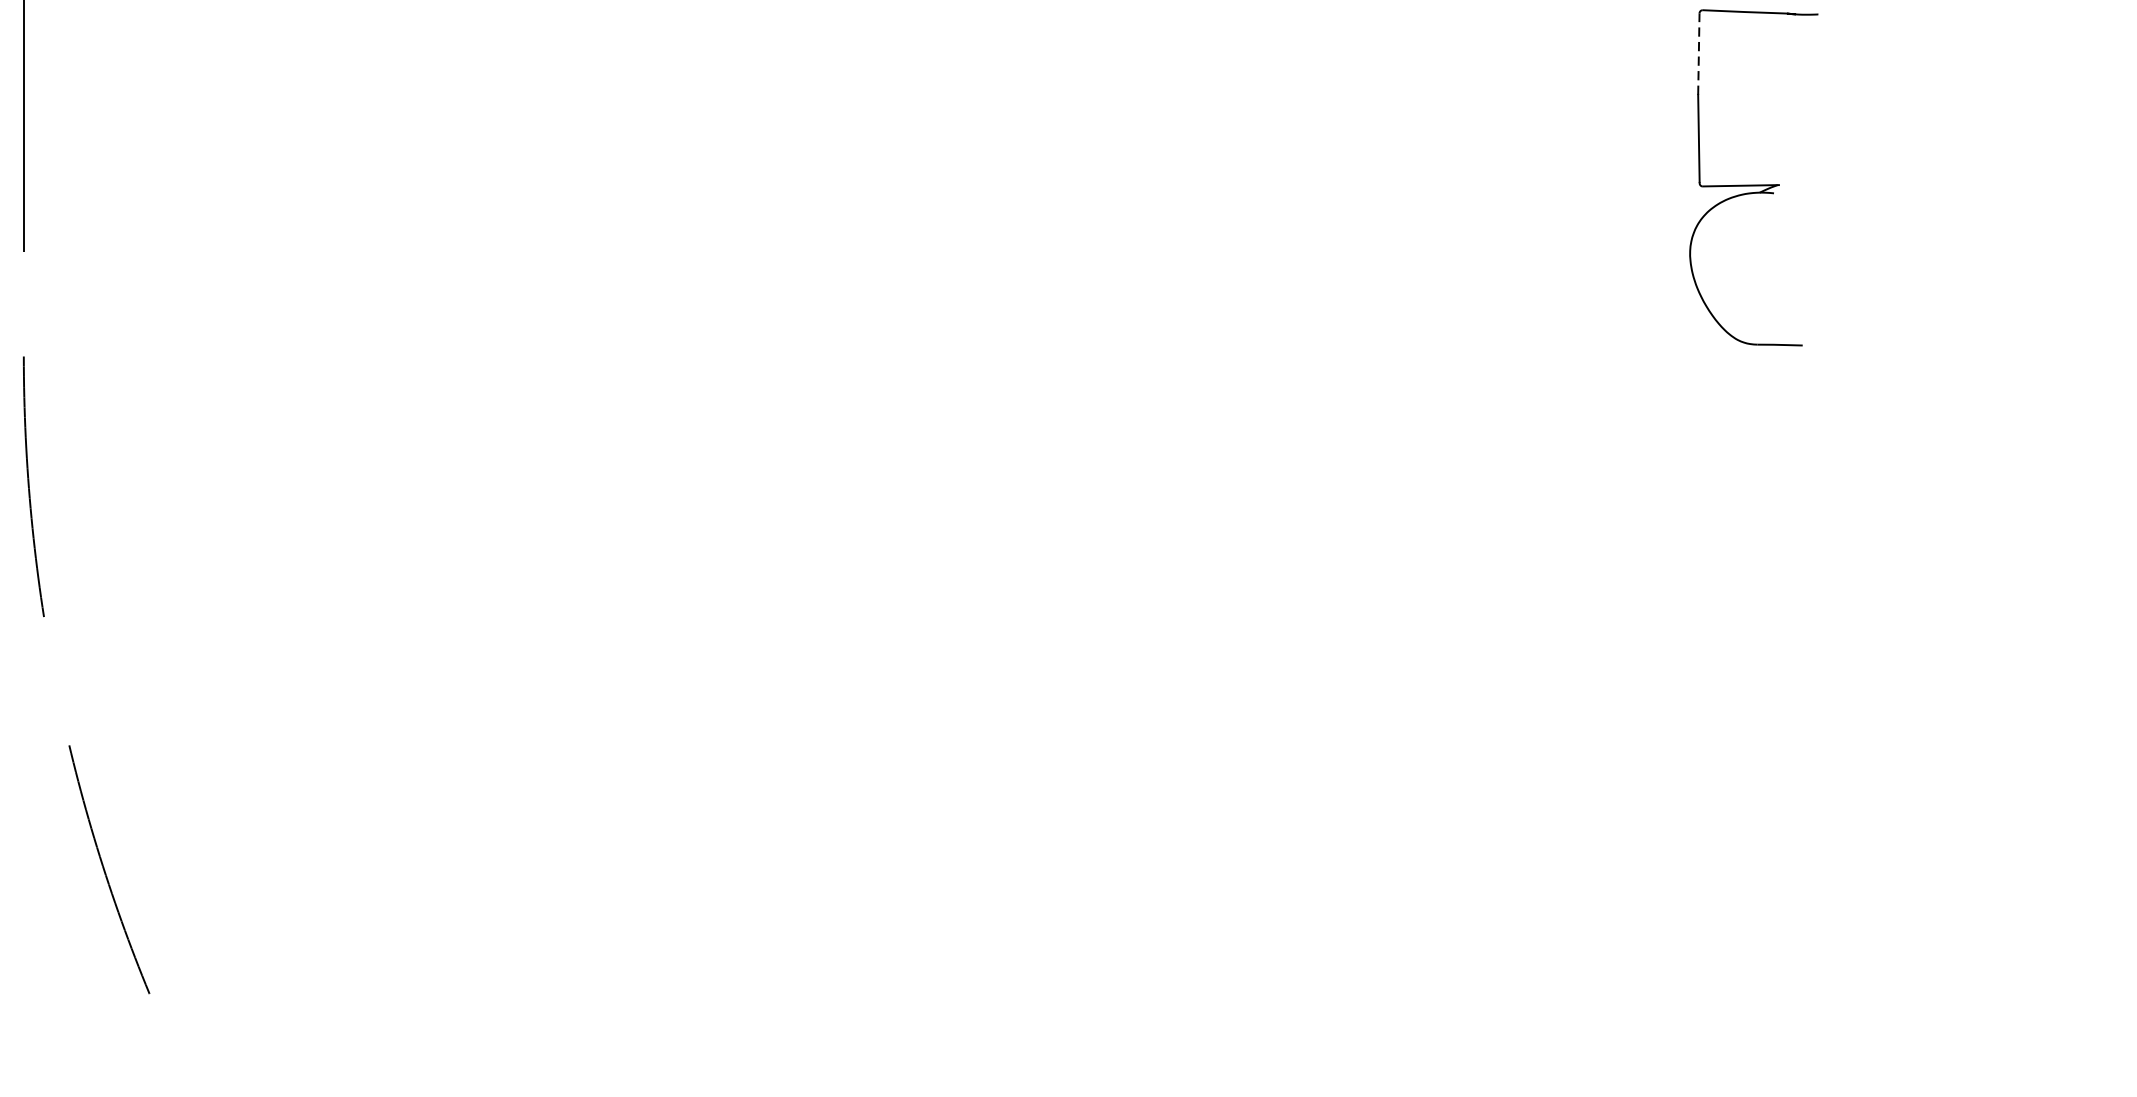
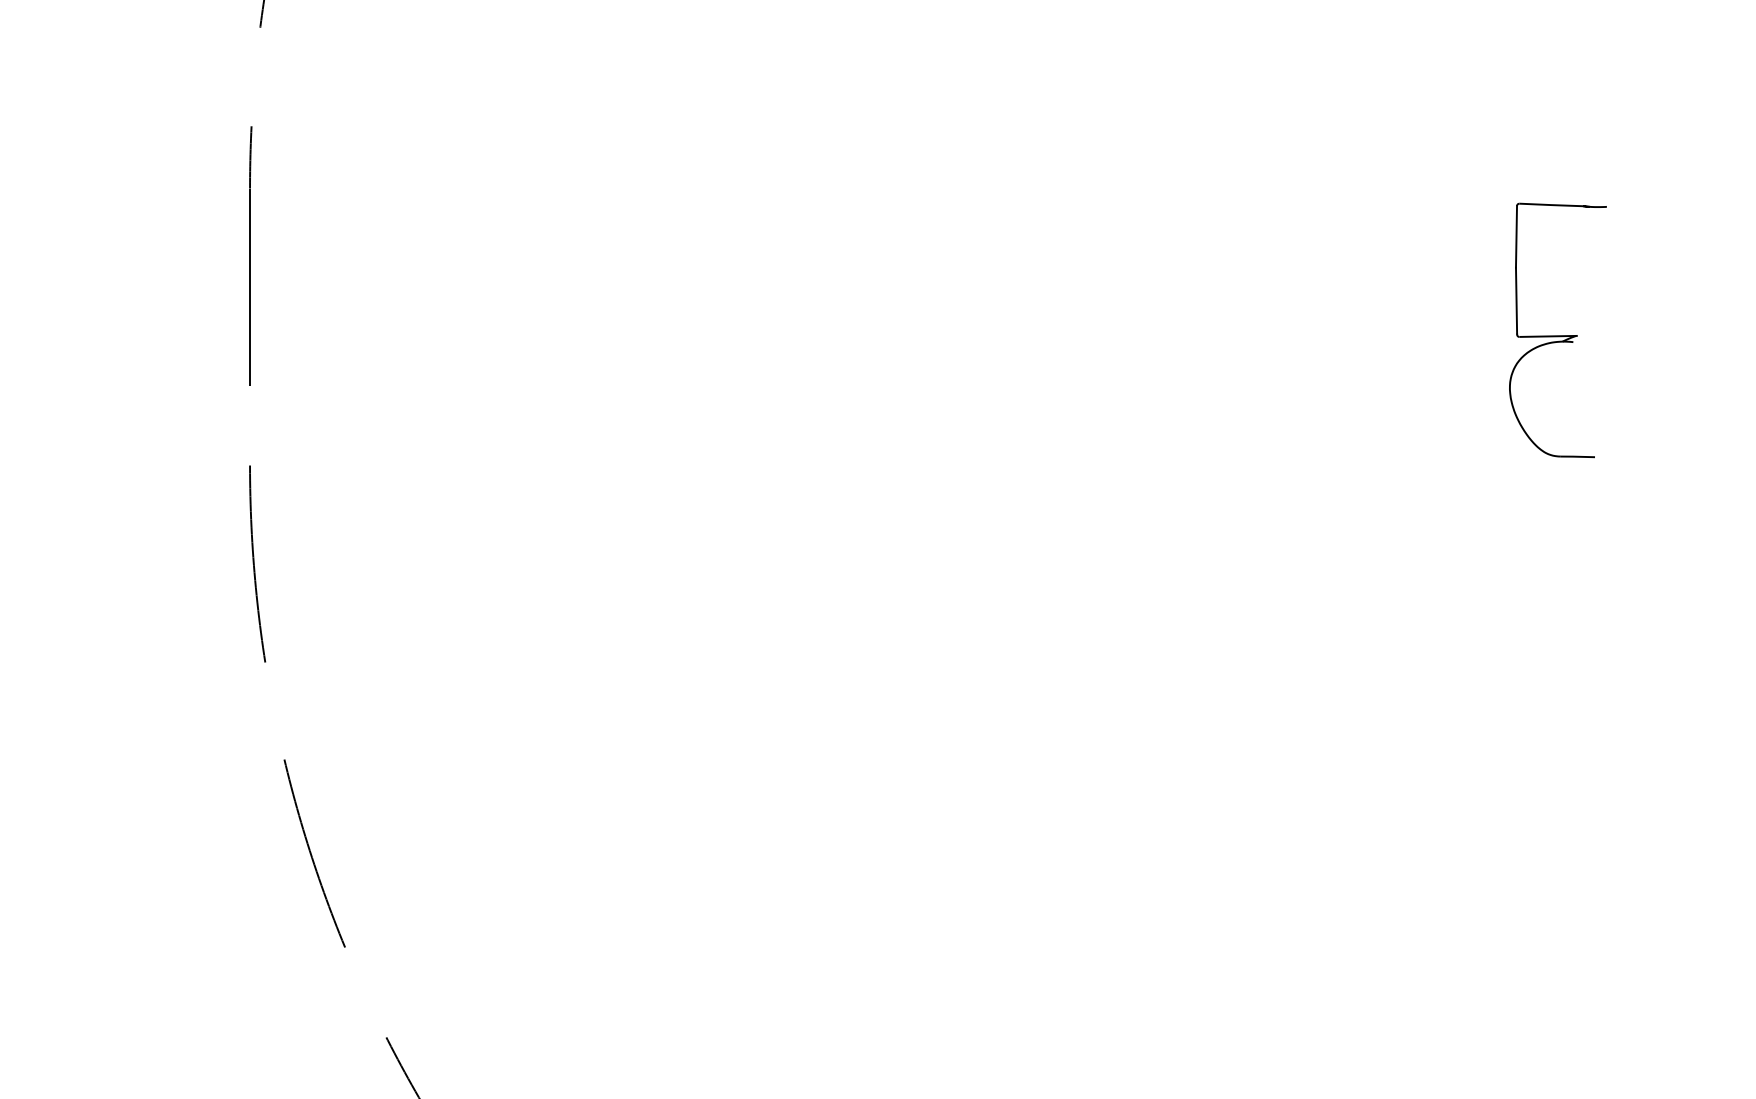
line: (1698, 53) -> (1516, 236), dashed -> solid

